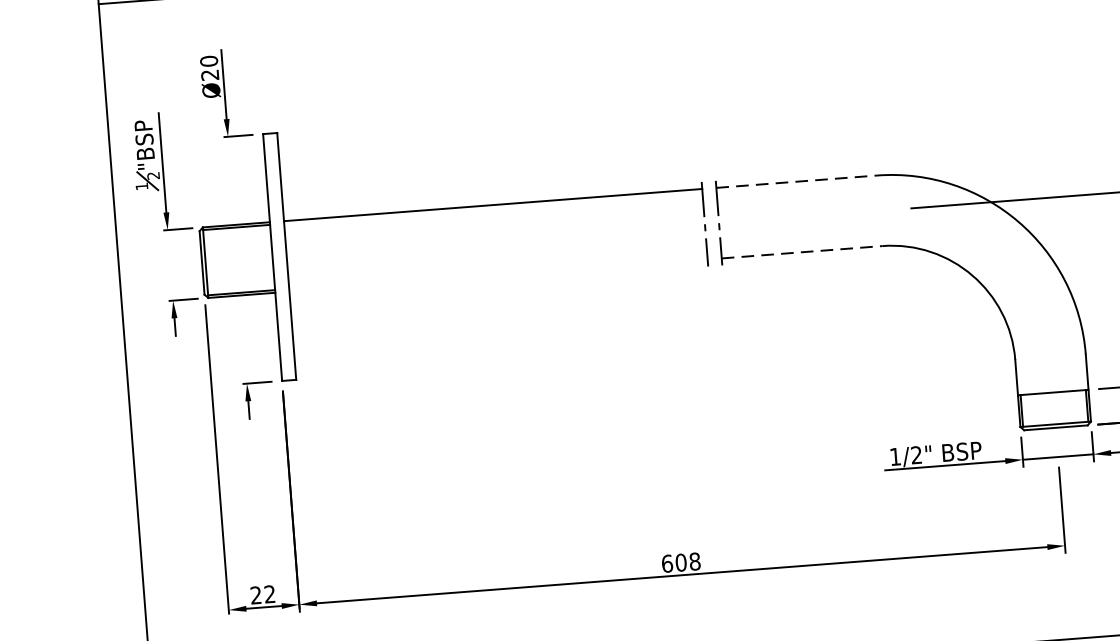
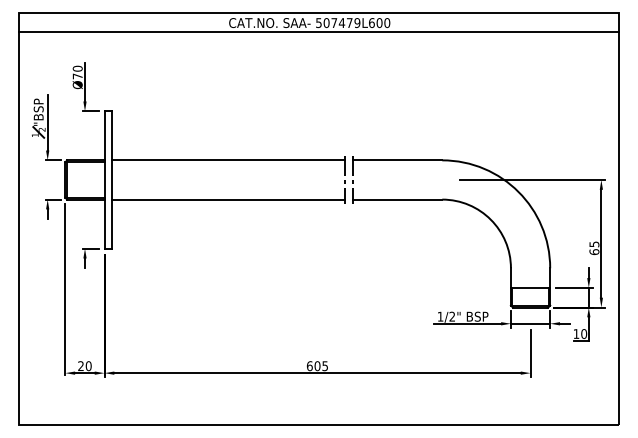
text: (209, 75) -> (77, 76), Ø20 -> Ø70
line: (796, 181) -> (397, 160), dashed -> solid
line: (801, 252) -> (397, 199), dashed -> solid
line: (498, 275) -> (228, 199), added
text: (695, 562) -> (325, 366), 608 -> 605
text: (269, 594) -> (88, 366), 22 -> 20

